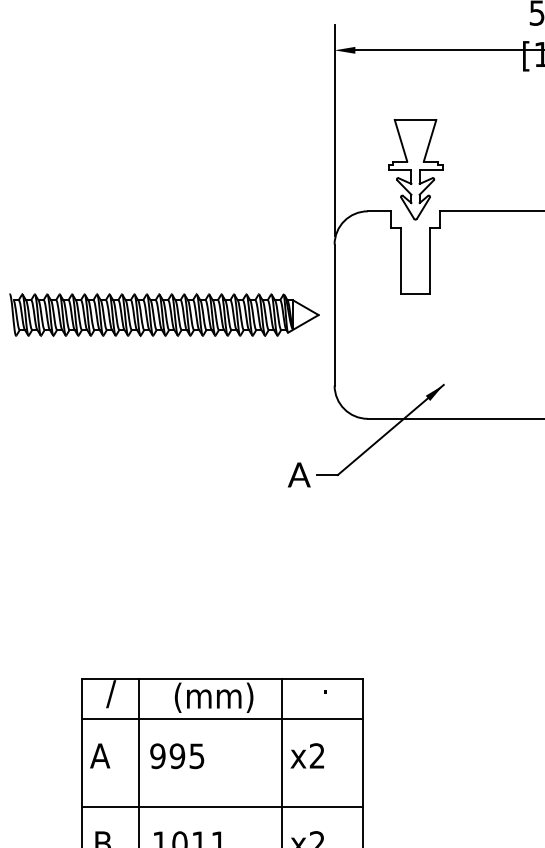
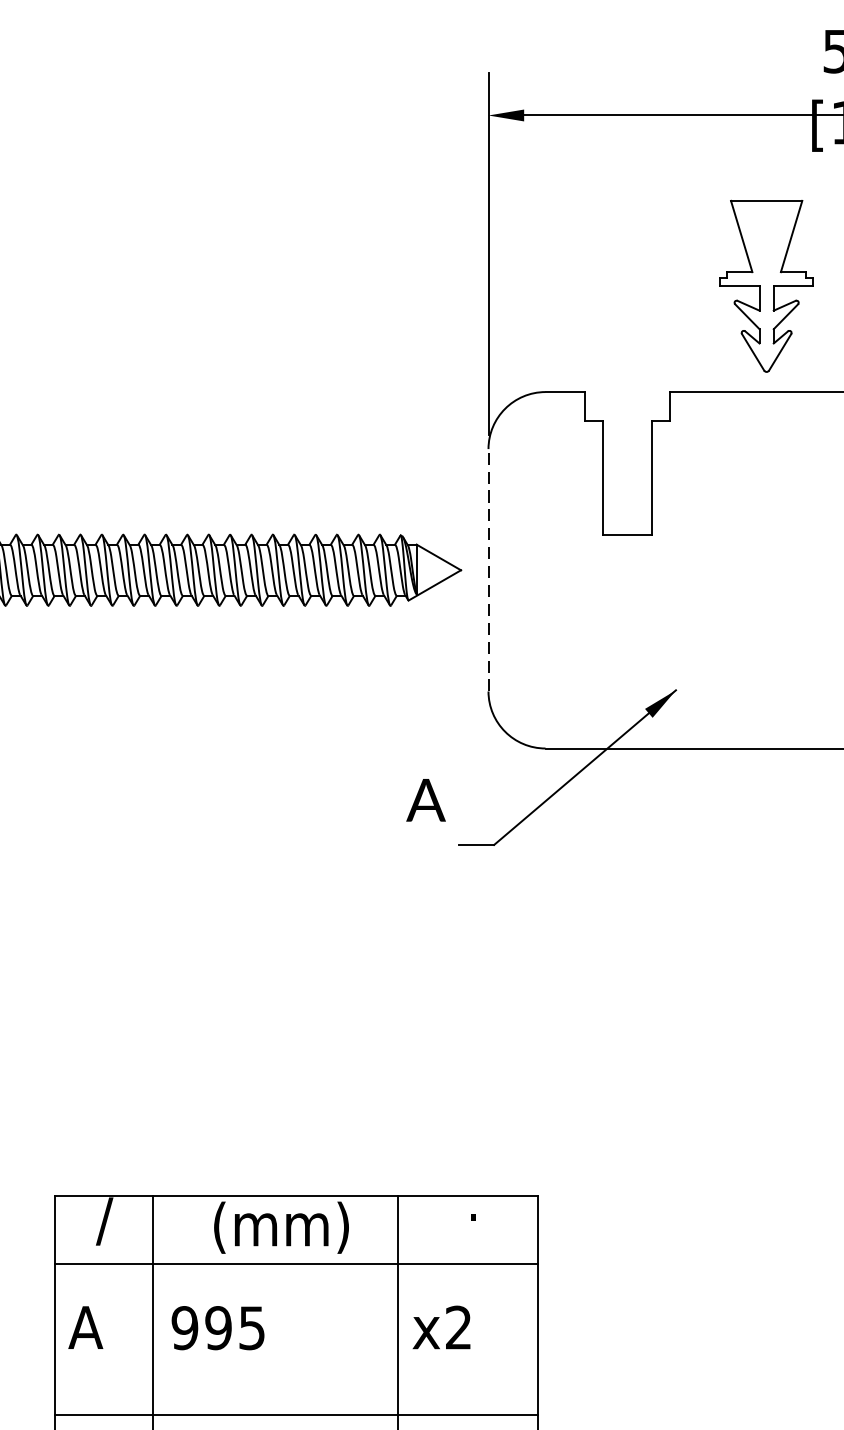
part: (415, 169) -> (766, 285), moved
line: (334, 315) -> (488, 570), solid -> dashed
text: (298, 474) -> (424, 799), moved

